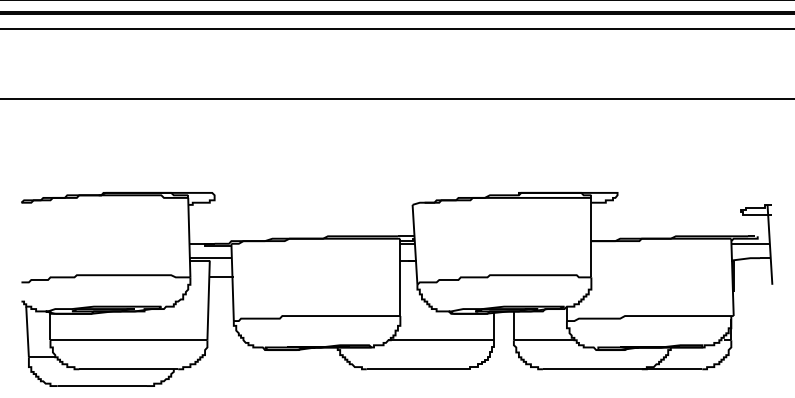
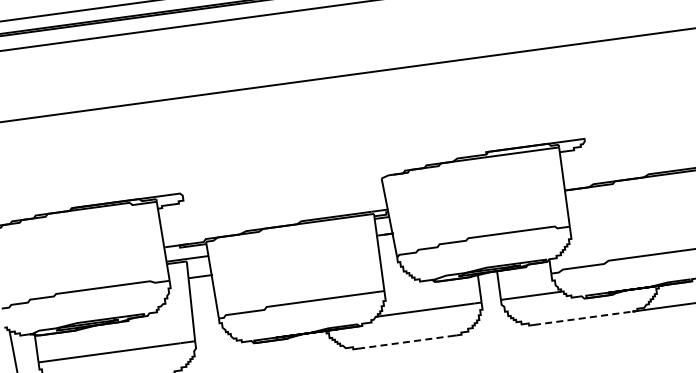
line: (414, 369) -> (405, 342), solid -> dashed
line: (592, 369) -> (583, 318), solid -> dashed

